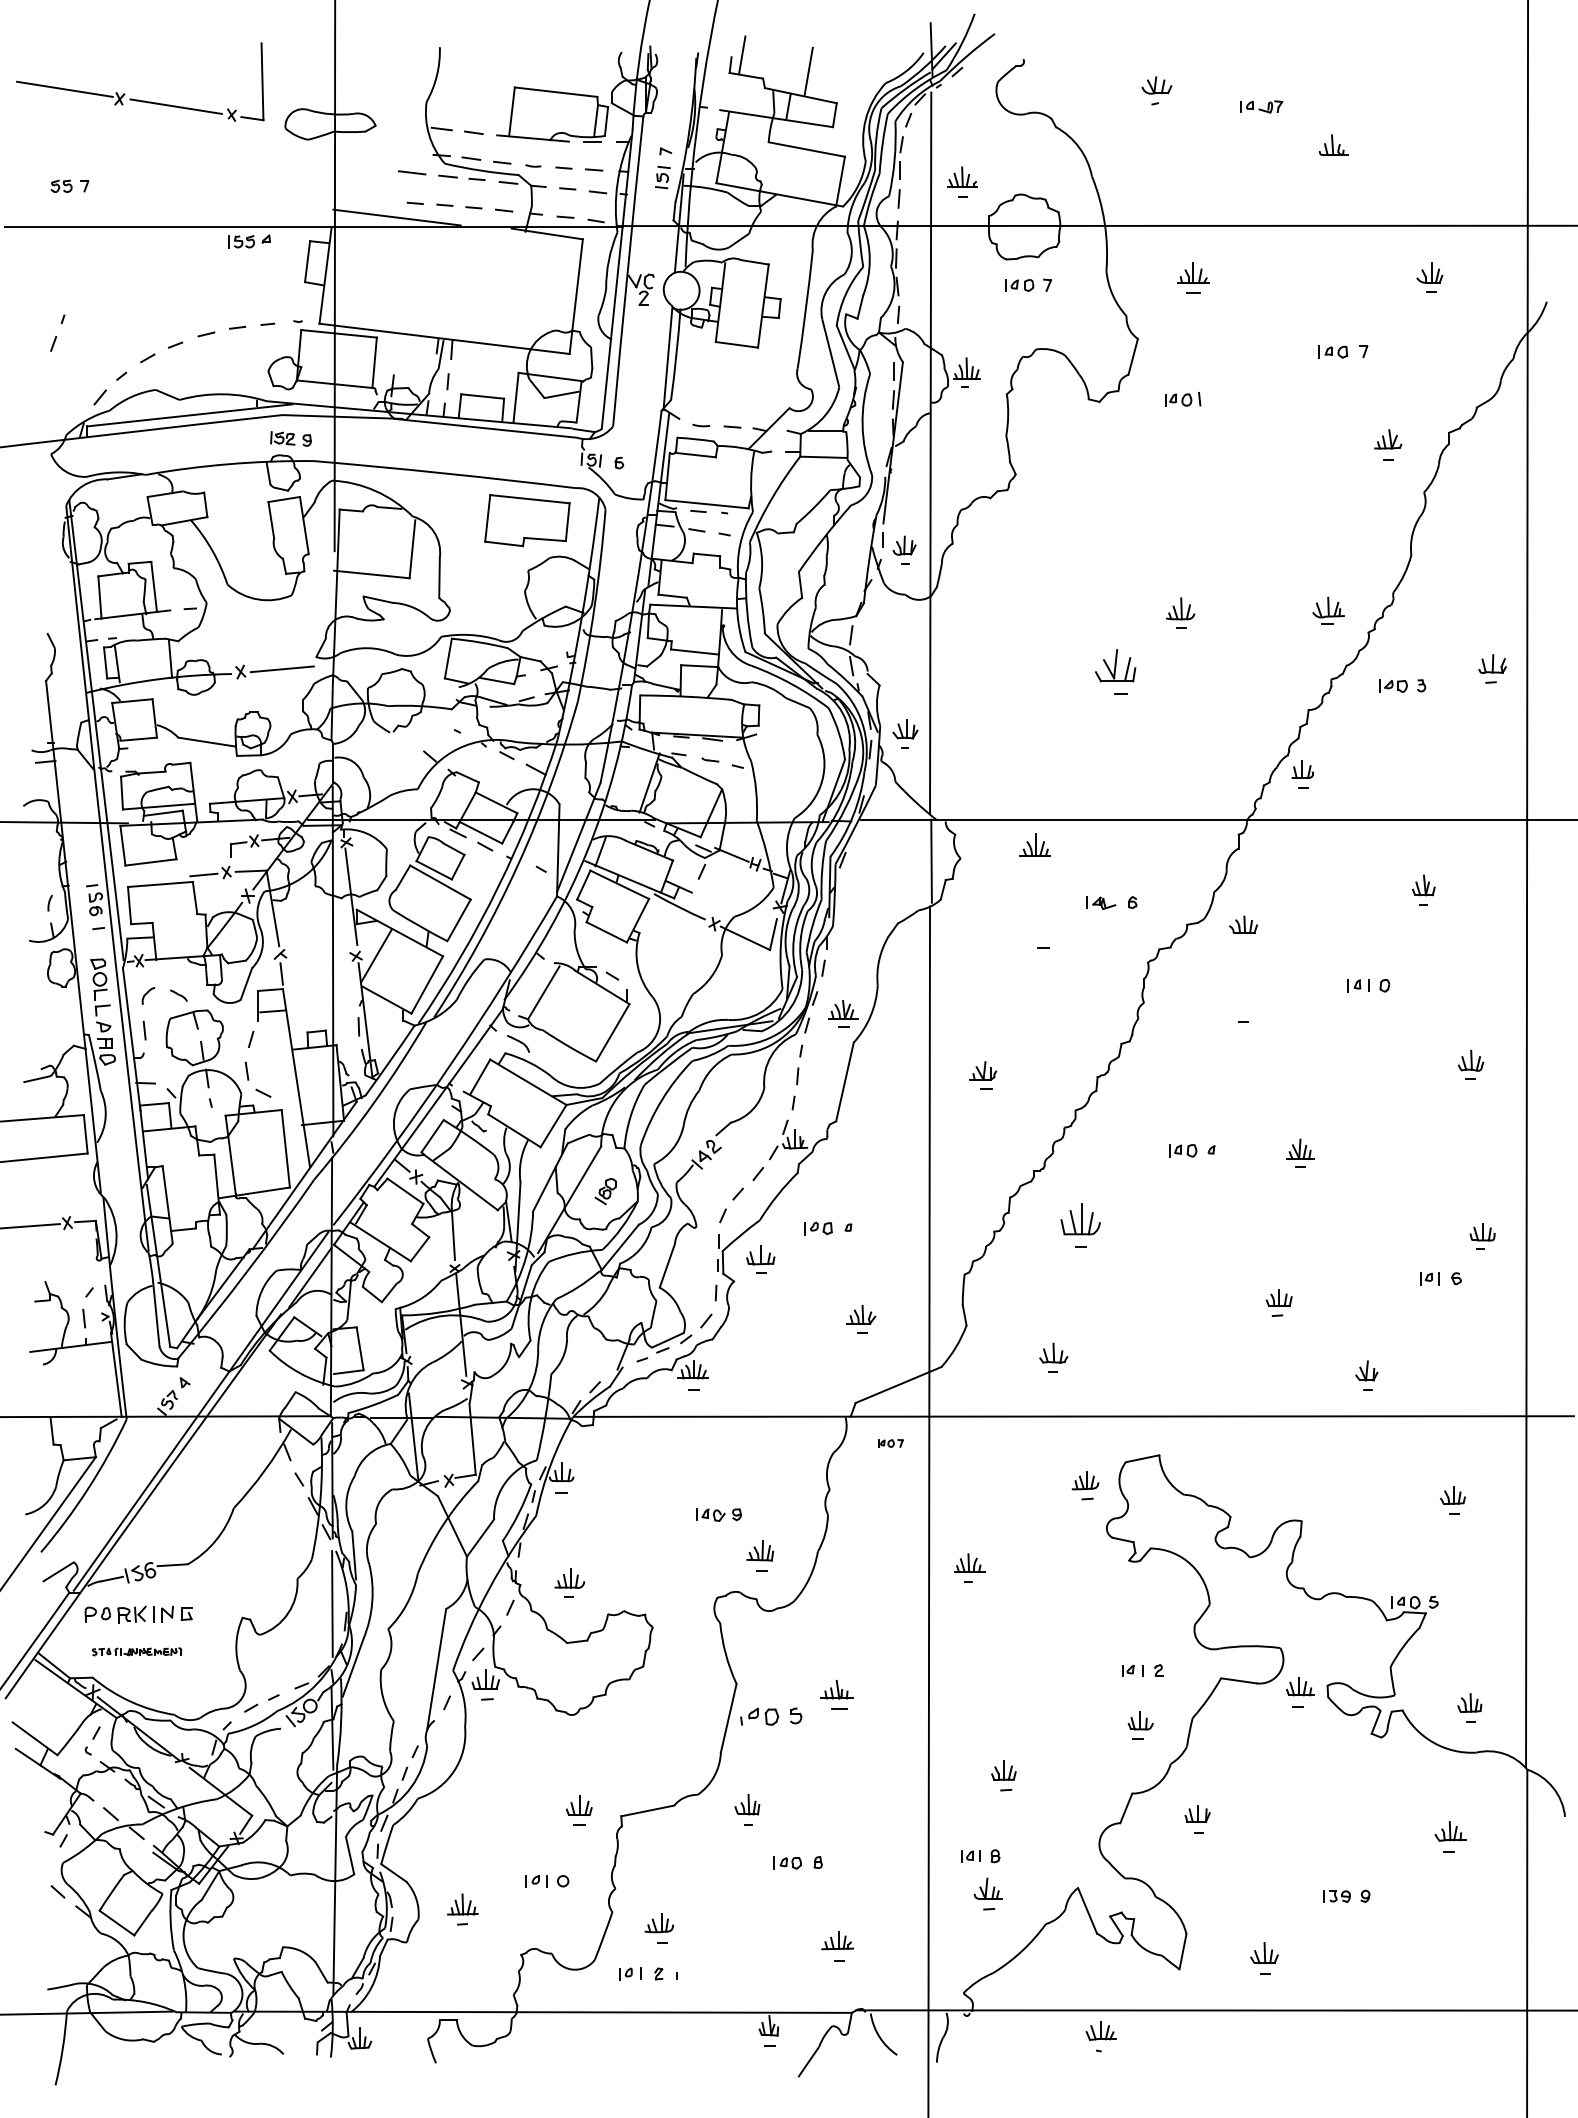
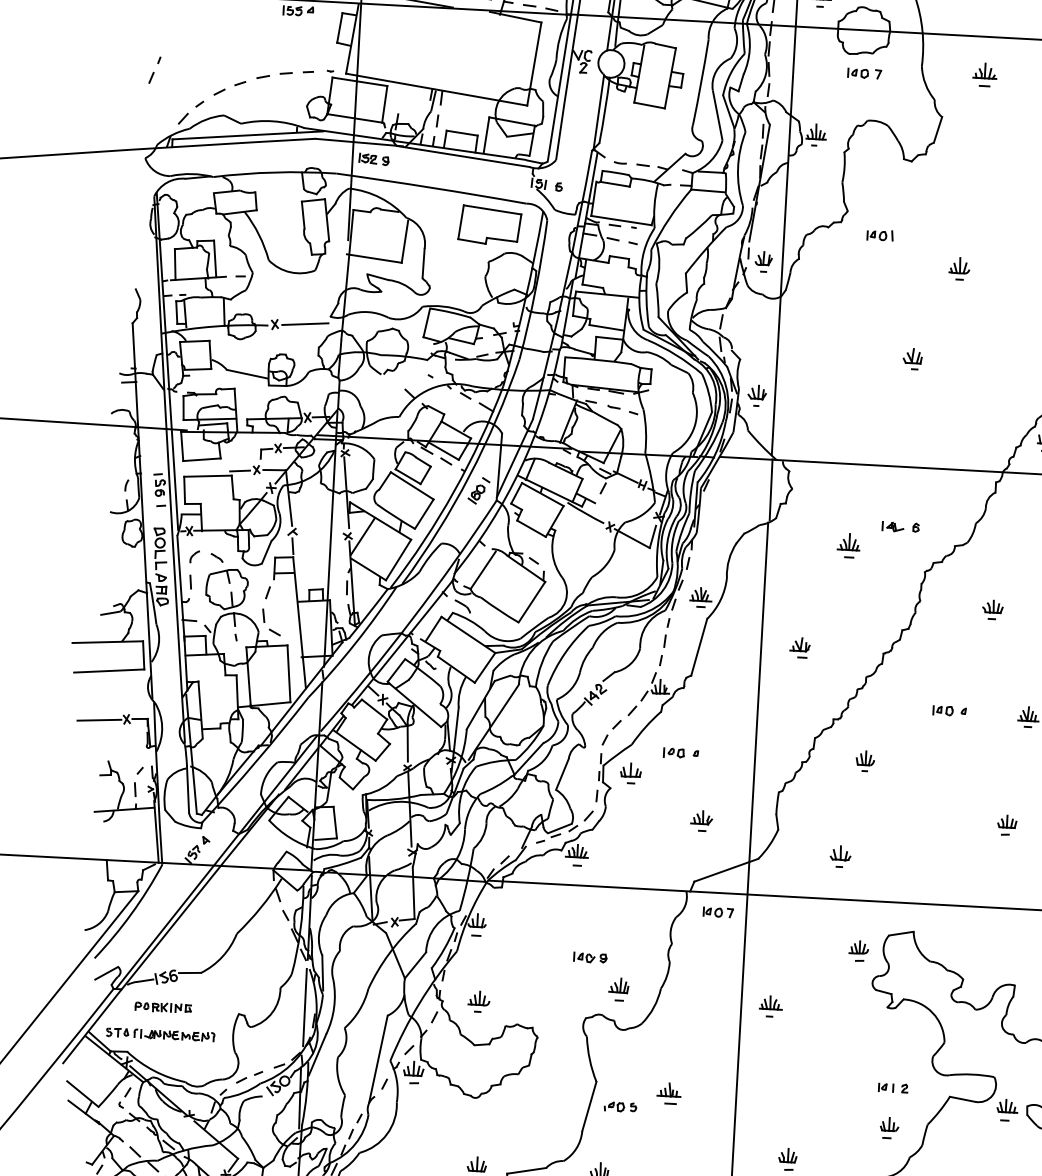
part: (1183, 399) -> (880, 235), moved
part: (290, 438) -> (373, 159), moved
part: (1180, 612) -> (959, 268), moved
part: (1115, 671) -> (912, 358), size x0.62
part: (1034, 844) -> (848, 541), moved
part: (1243, 924) -> (992, 606), moved
part: (605, 1191) -> (476, 494), moved
part: (1080, 1225) -> (865, 761), size x0.62
part: (890, 1443) -> (718, 912), size x1.67
part: (138, 1614) -> (163, 1007), size x0.71
part: (136, 1651) -> (160, 1034), size x1.67
part: (771, 1716) -> (620, 1106), size x0.71

